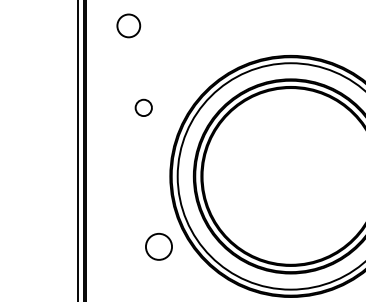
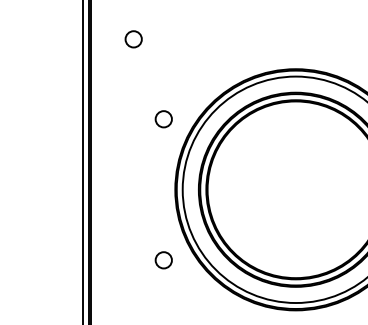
circle: (128, 26) -> (133, 39), size x0.71
circle: (143, 108) -> (163, 119), moved
circle: (158, 247) -> (163, 260), size x0.62

